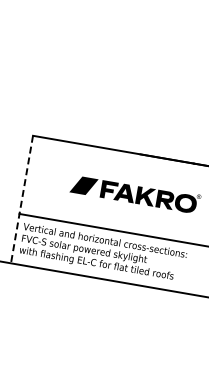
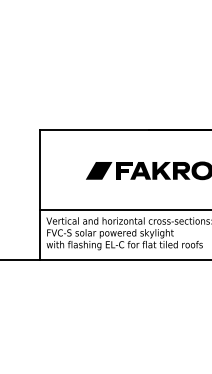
line: (22, 199) -> (40, 194), dashed -> solid

